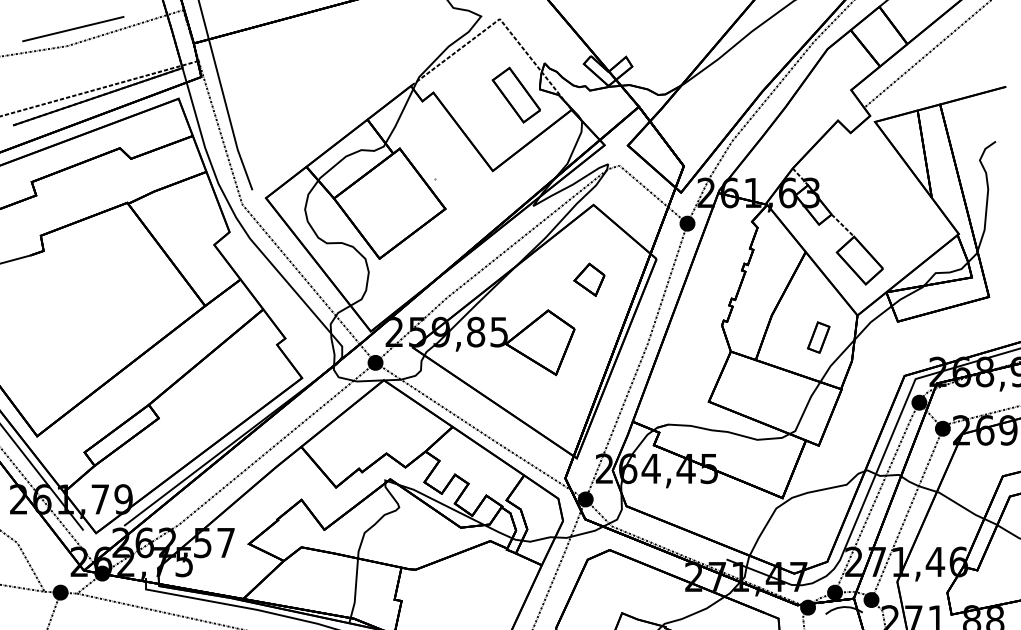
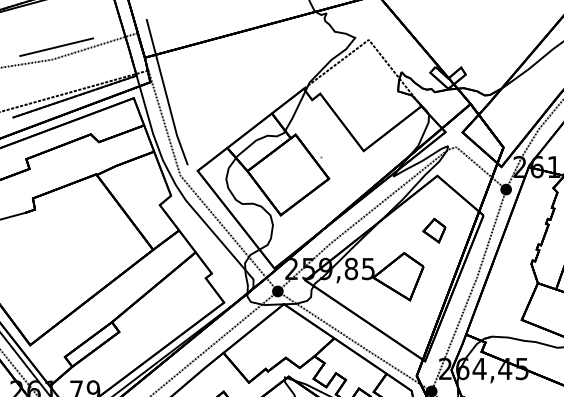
part: (515, 94) -> (380, 95), removed

